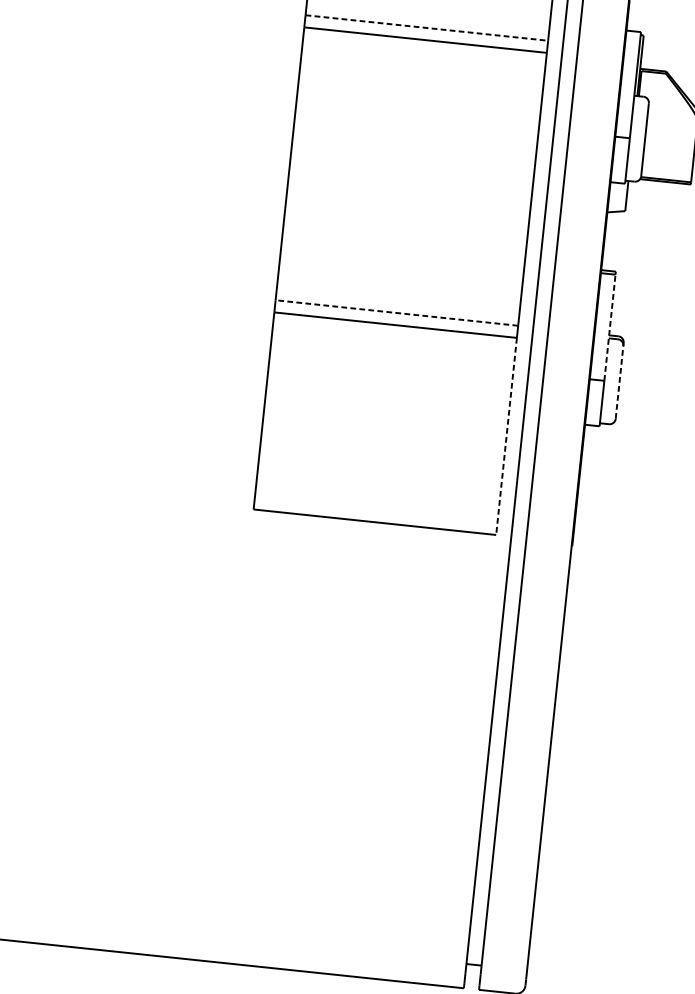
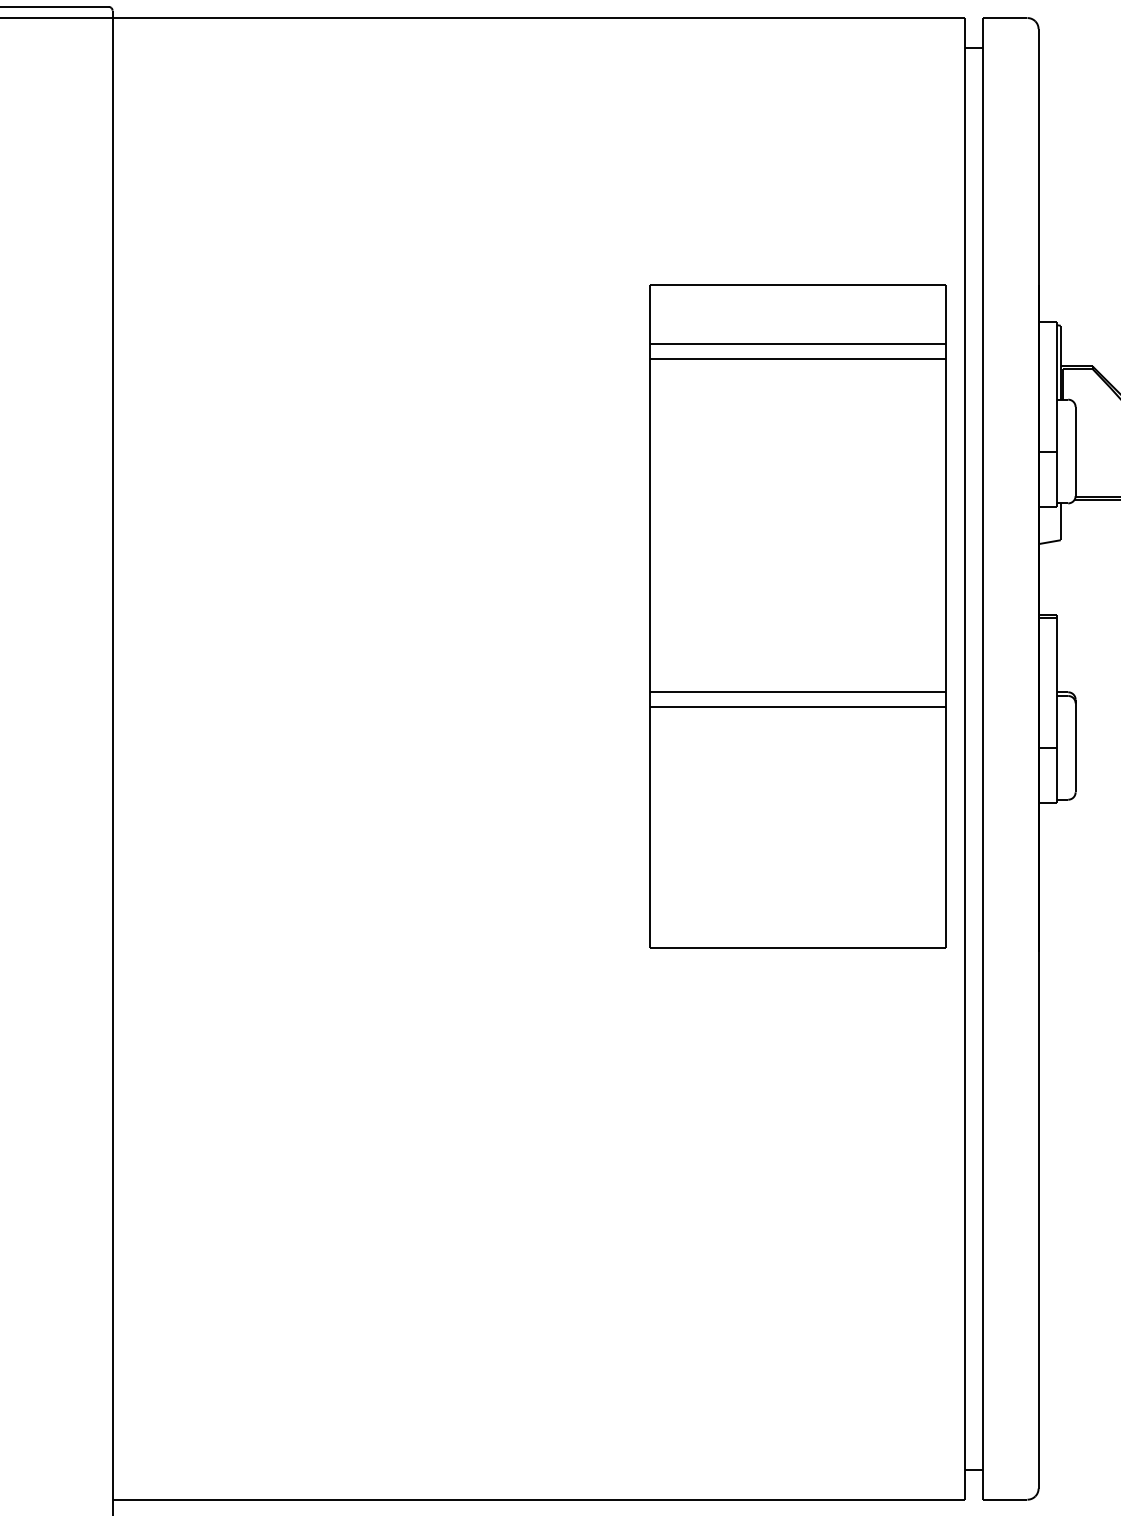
line: (427, 28) -> (798, 344), dashed -> solid
line: (396, 313) -> (797, 692), dashed -> solid
line: (610, 328) -> (1057, 683), dashed -> solid
line: (619, 382) -> (1075, 747), dashed -> solid
line: (506, 437) -> (945, 828), dashed -> solid

